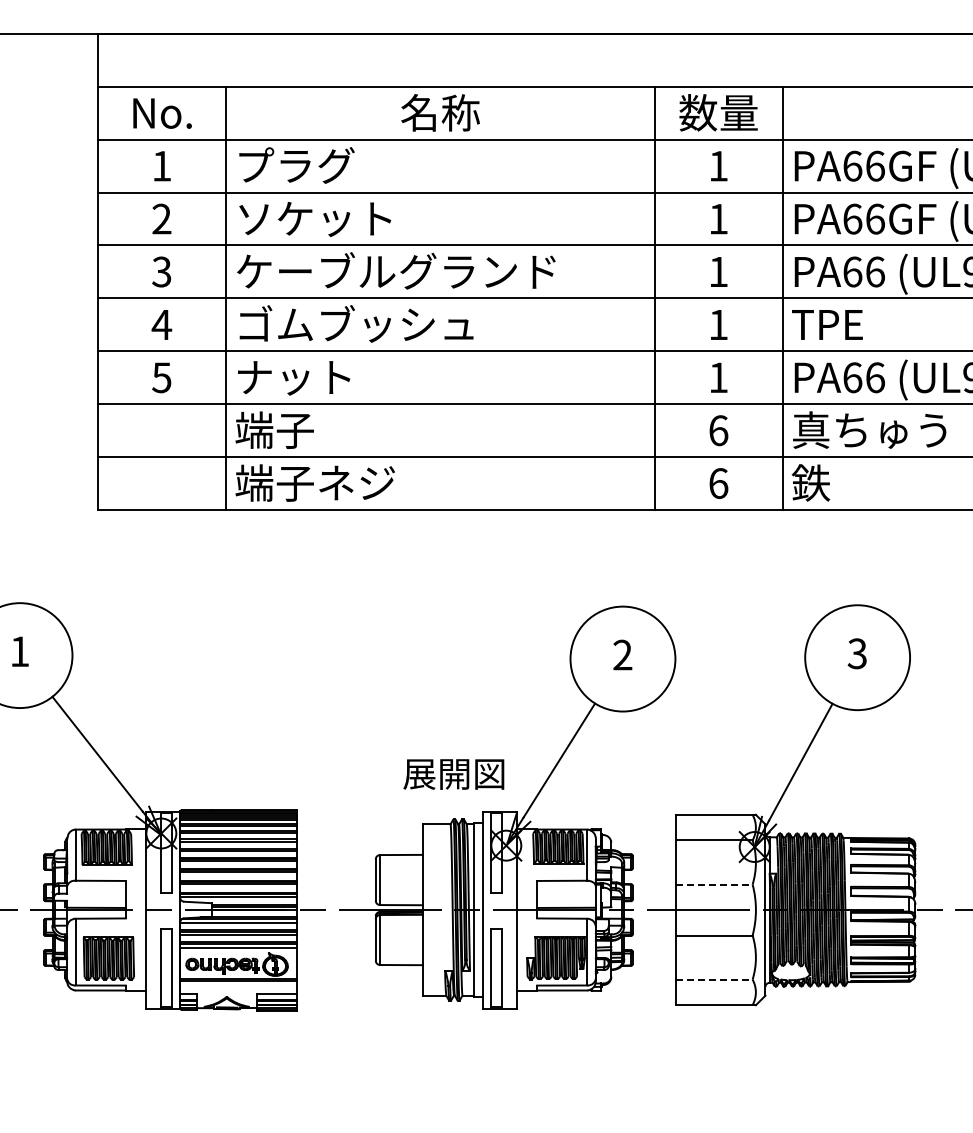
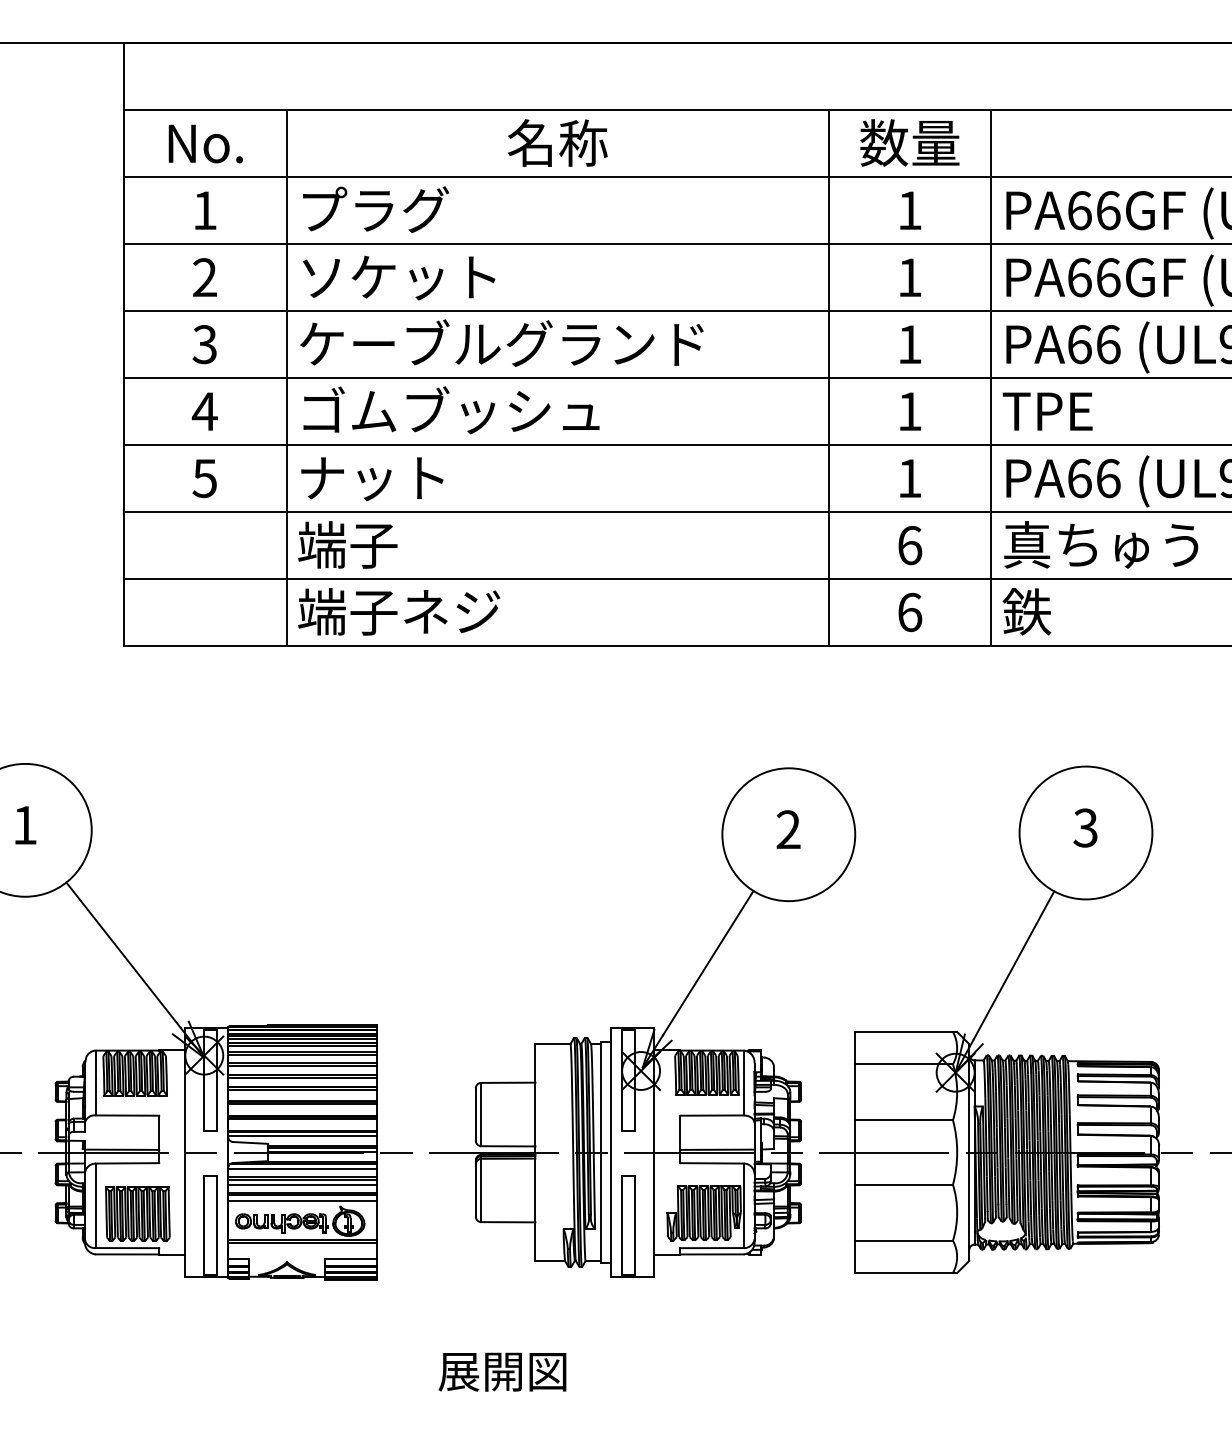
text: (453, 774) -> (502, 1372), moved
line: (714, 884) -> (904, 1120), dashed -> solid
line: (714, 979) -> (904, 1240), dashed -> solid

